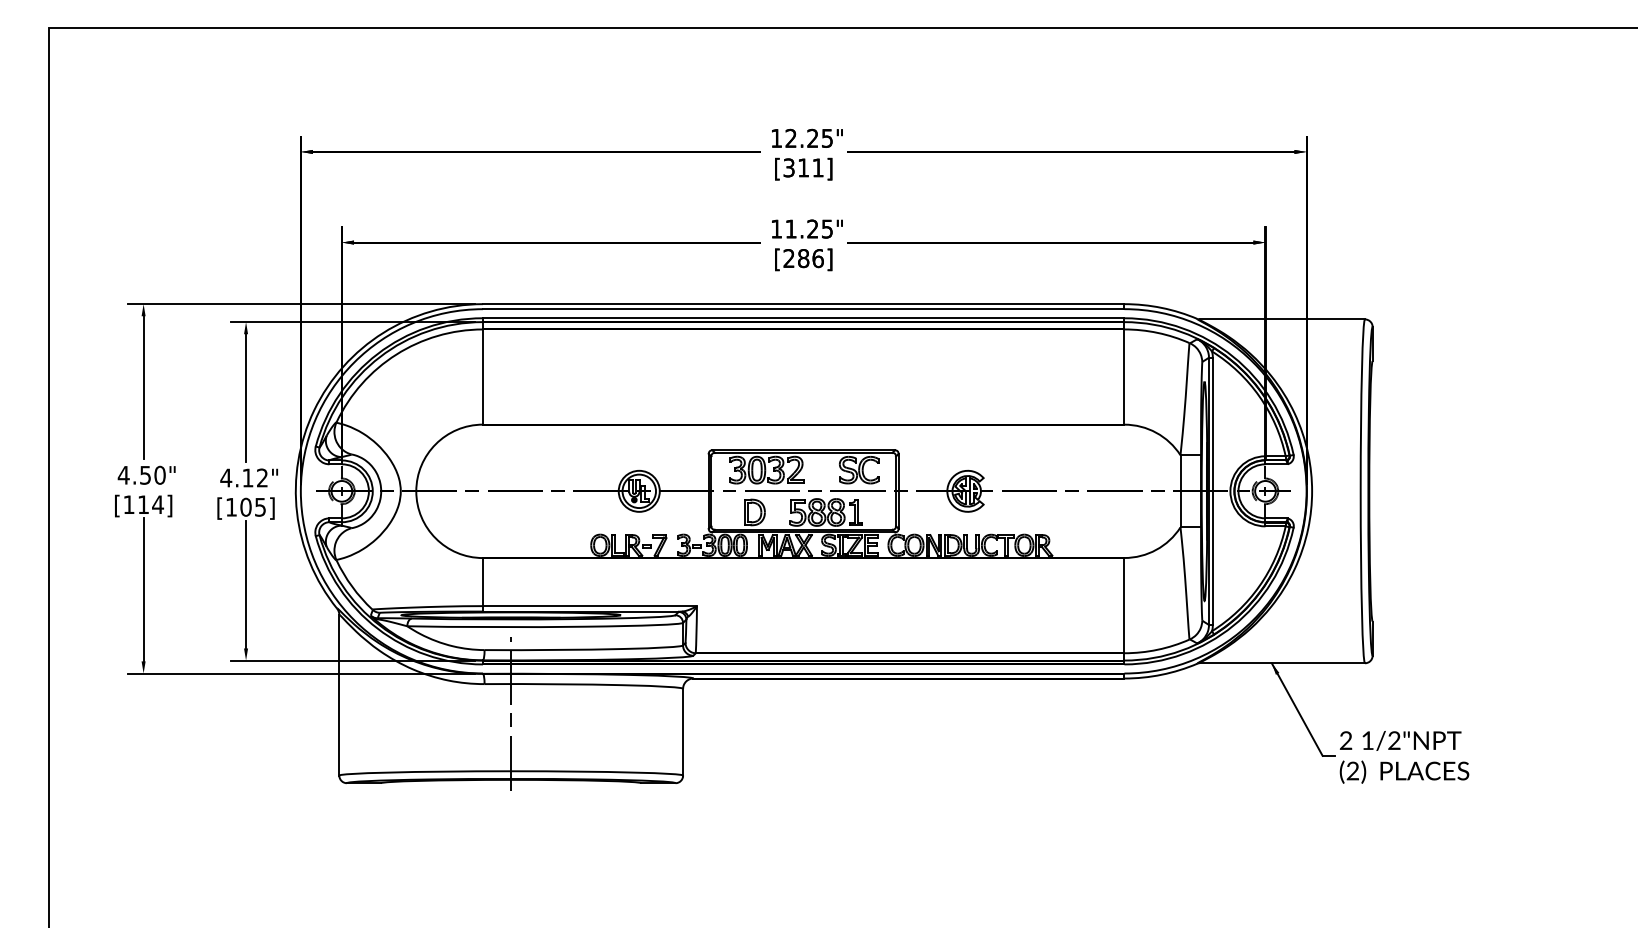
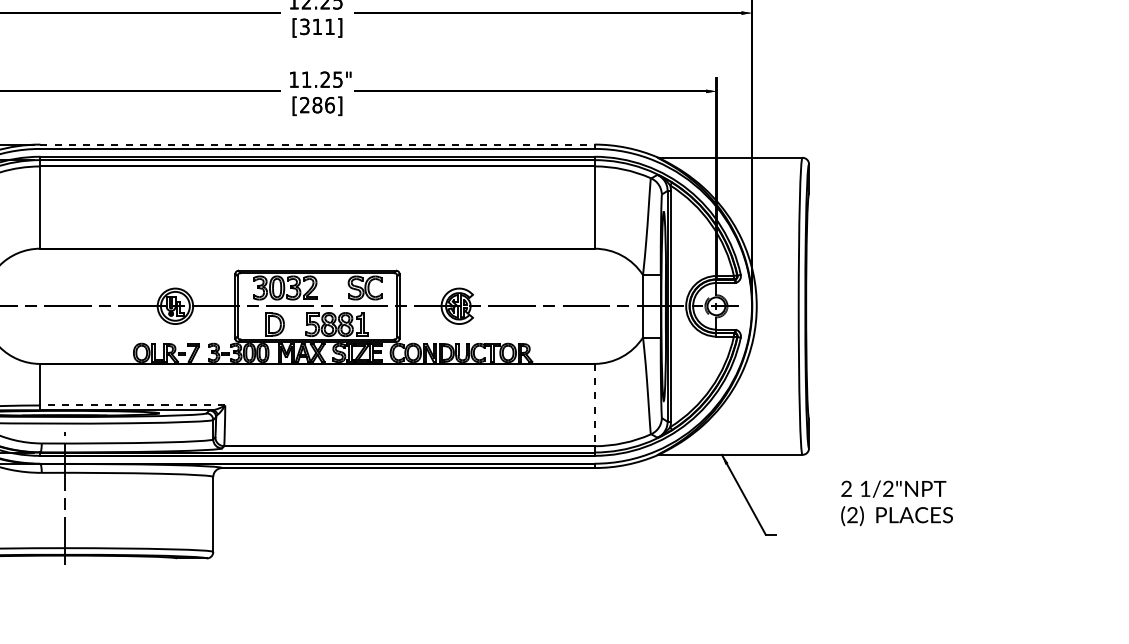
line: (803, 304) -> (317, 144), solid -> dashed
line: (1124, 605) -> (594, 404), solid -> dashed
line: (590, 606) -> (133, 405), solid -> dashed
text: (1404, 757) -> (897, 503), moved

